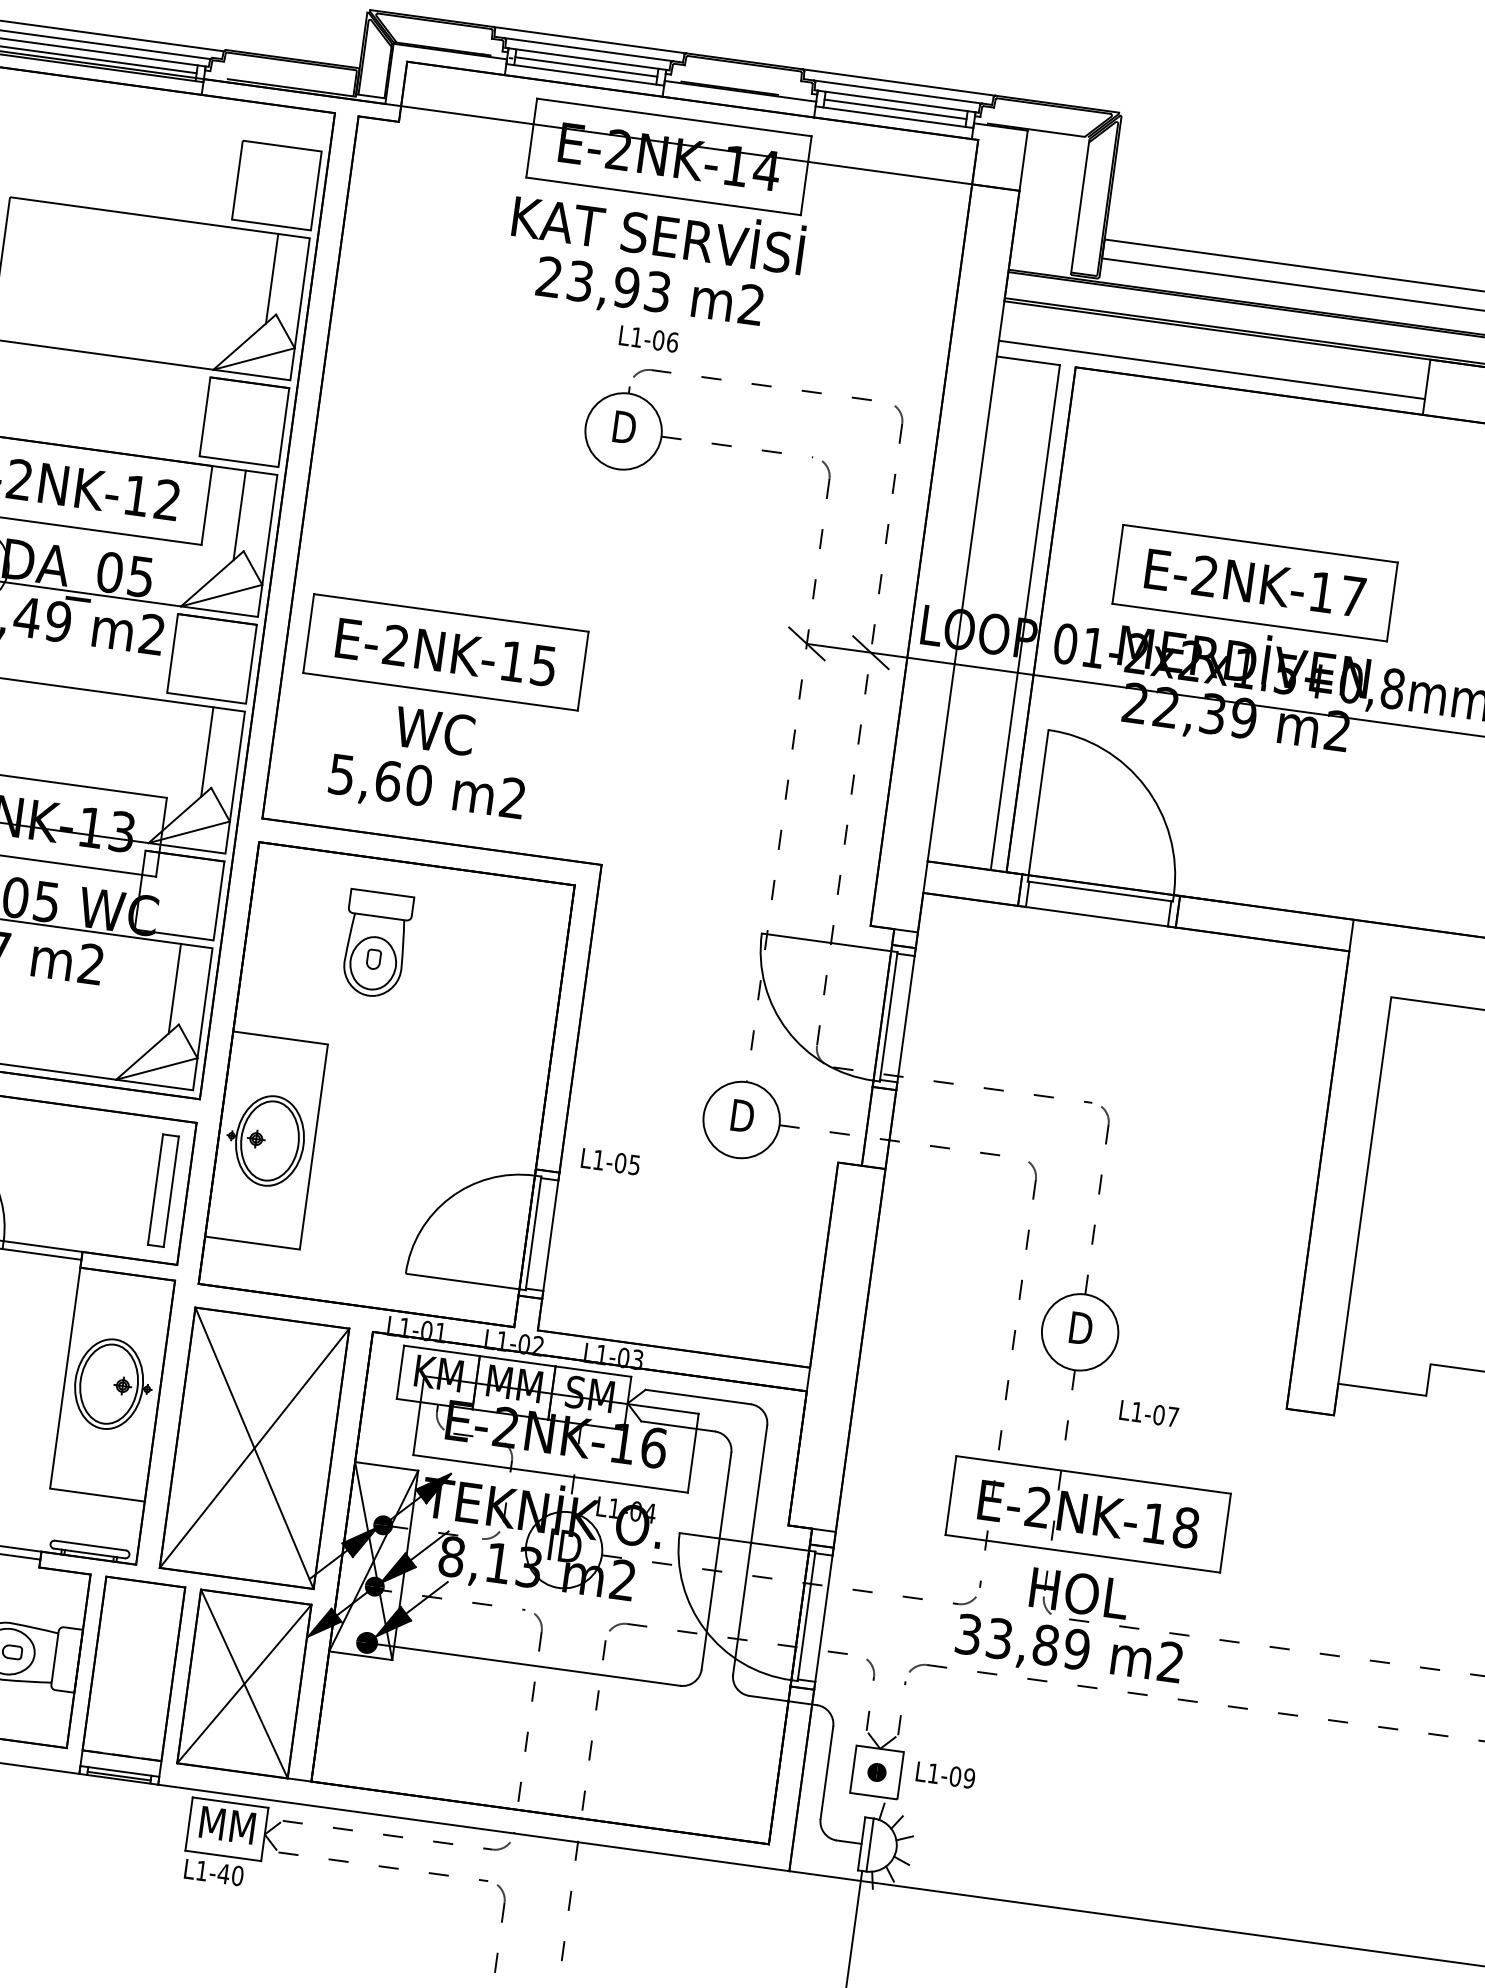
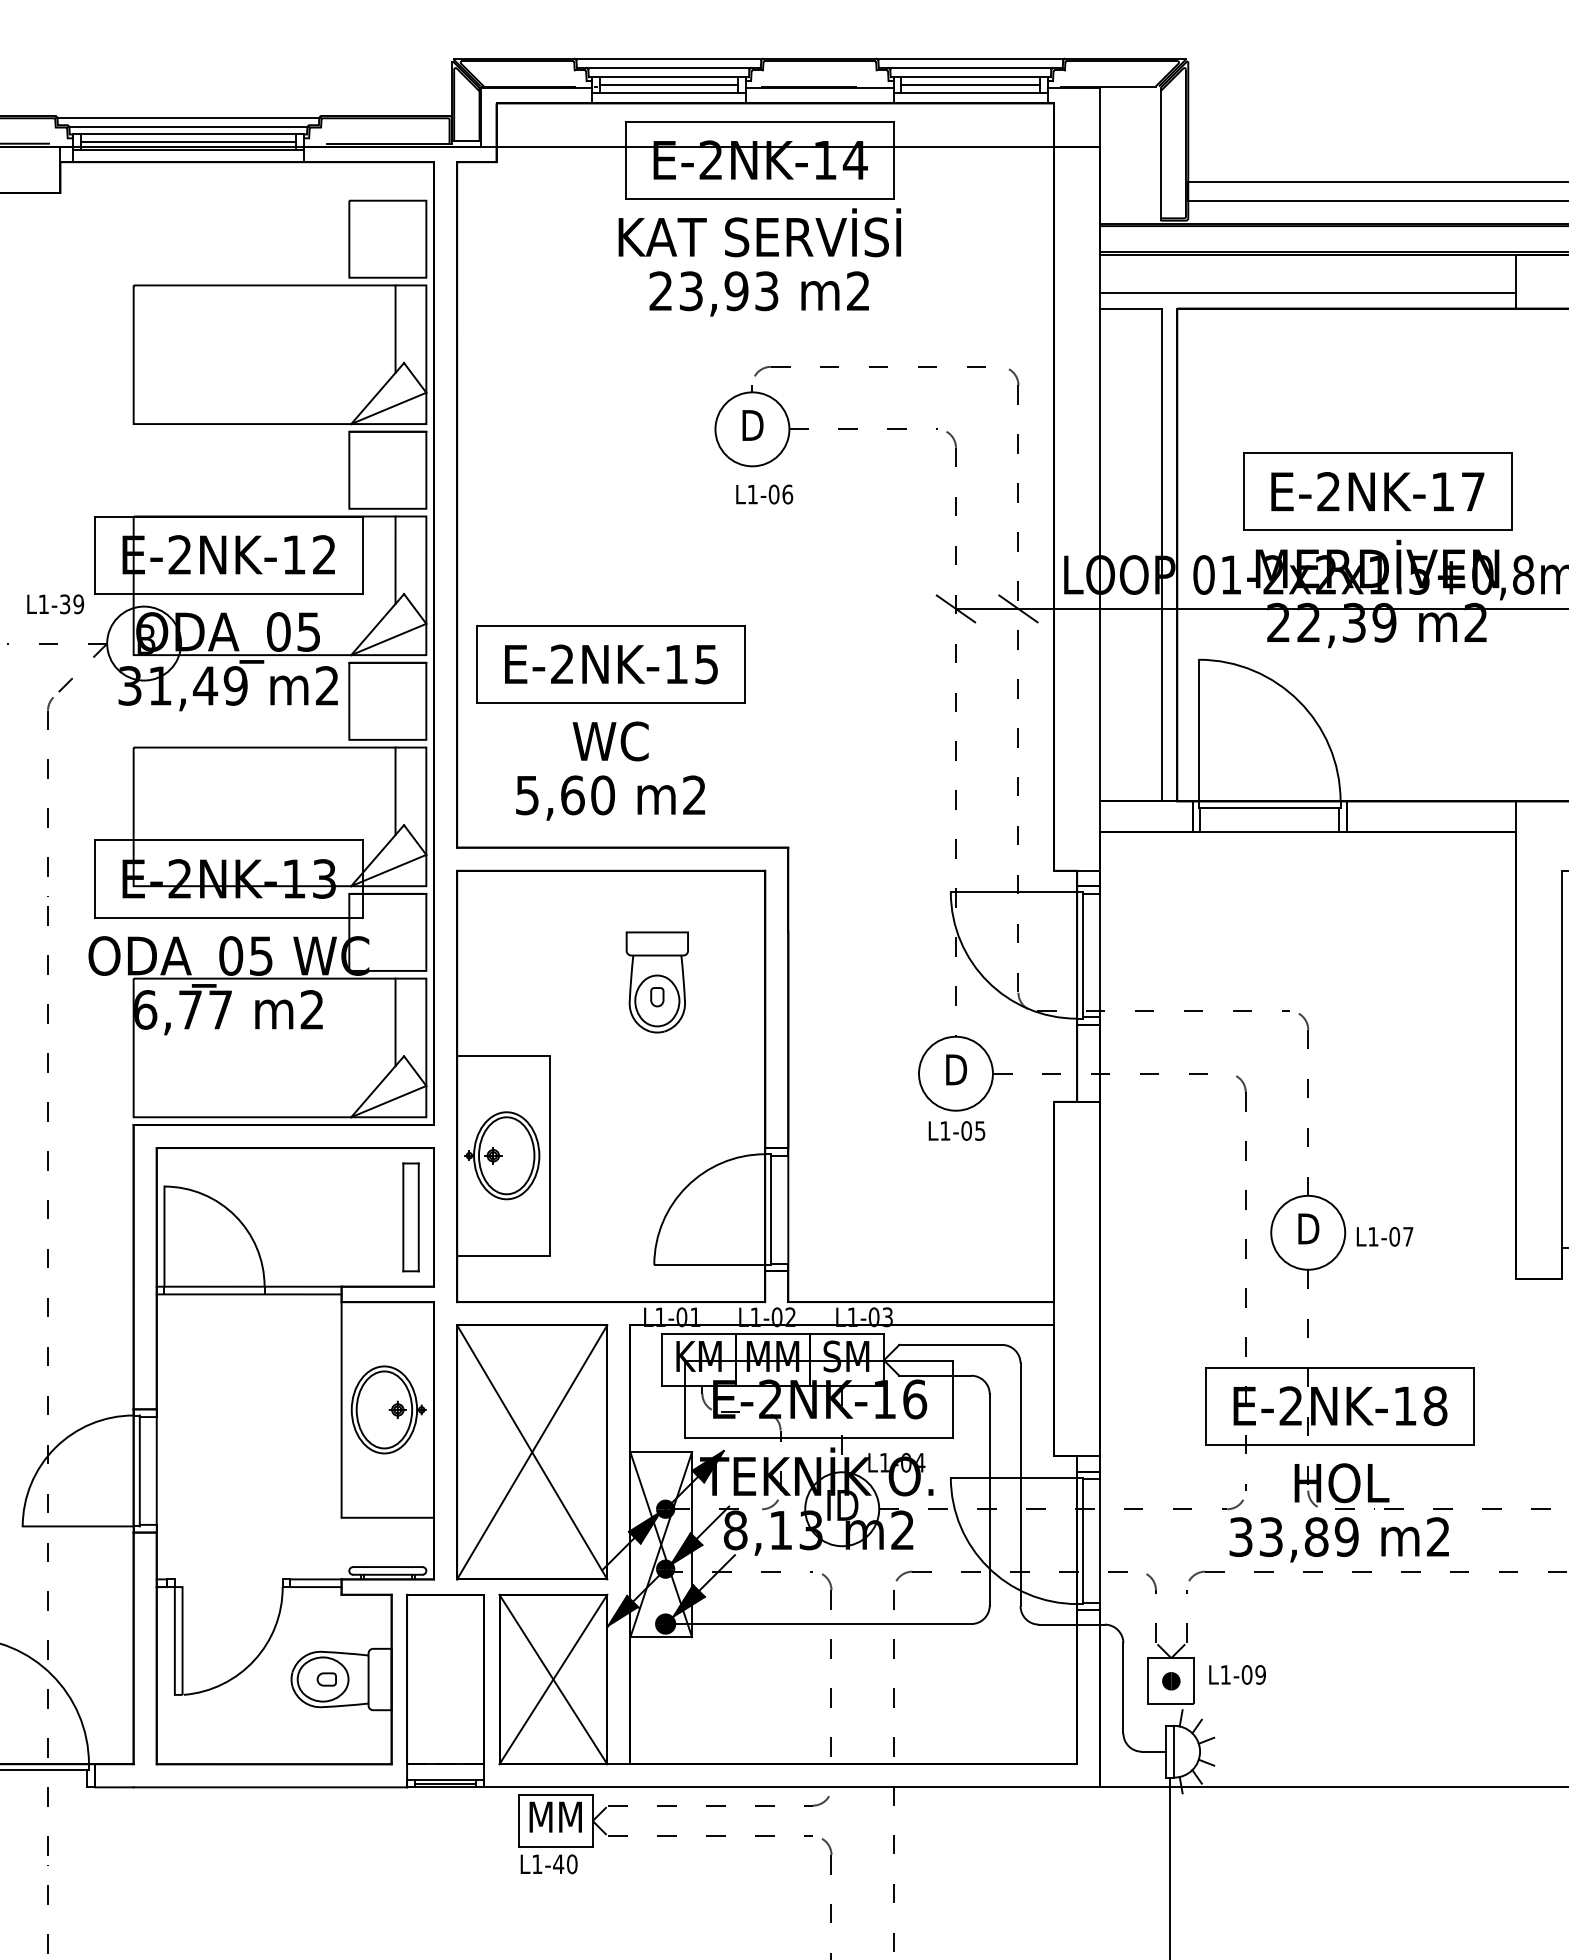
text: (648, 339) -> (764, 494), moved
part: (374, 944) -> (656, 982), moved
text: (610, 1161) -> (956, 1130), moved
text: (1148, 1413) -> (1384, 1236), moved

